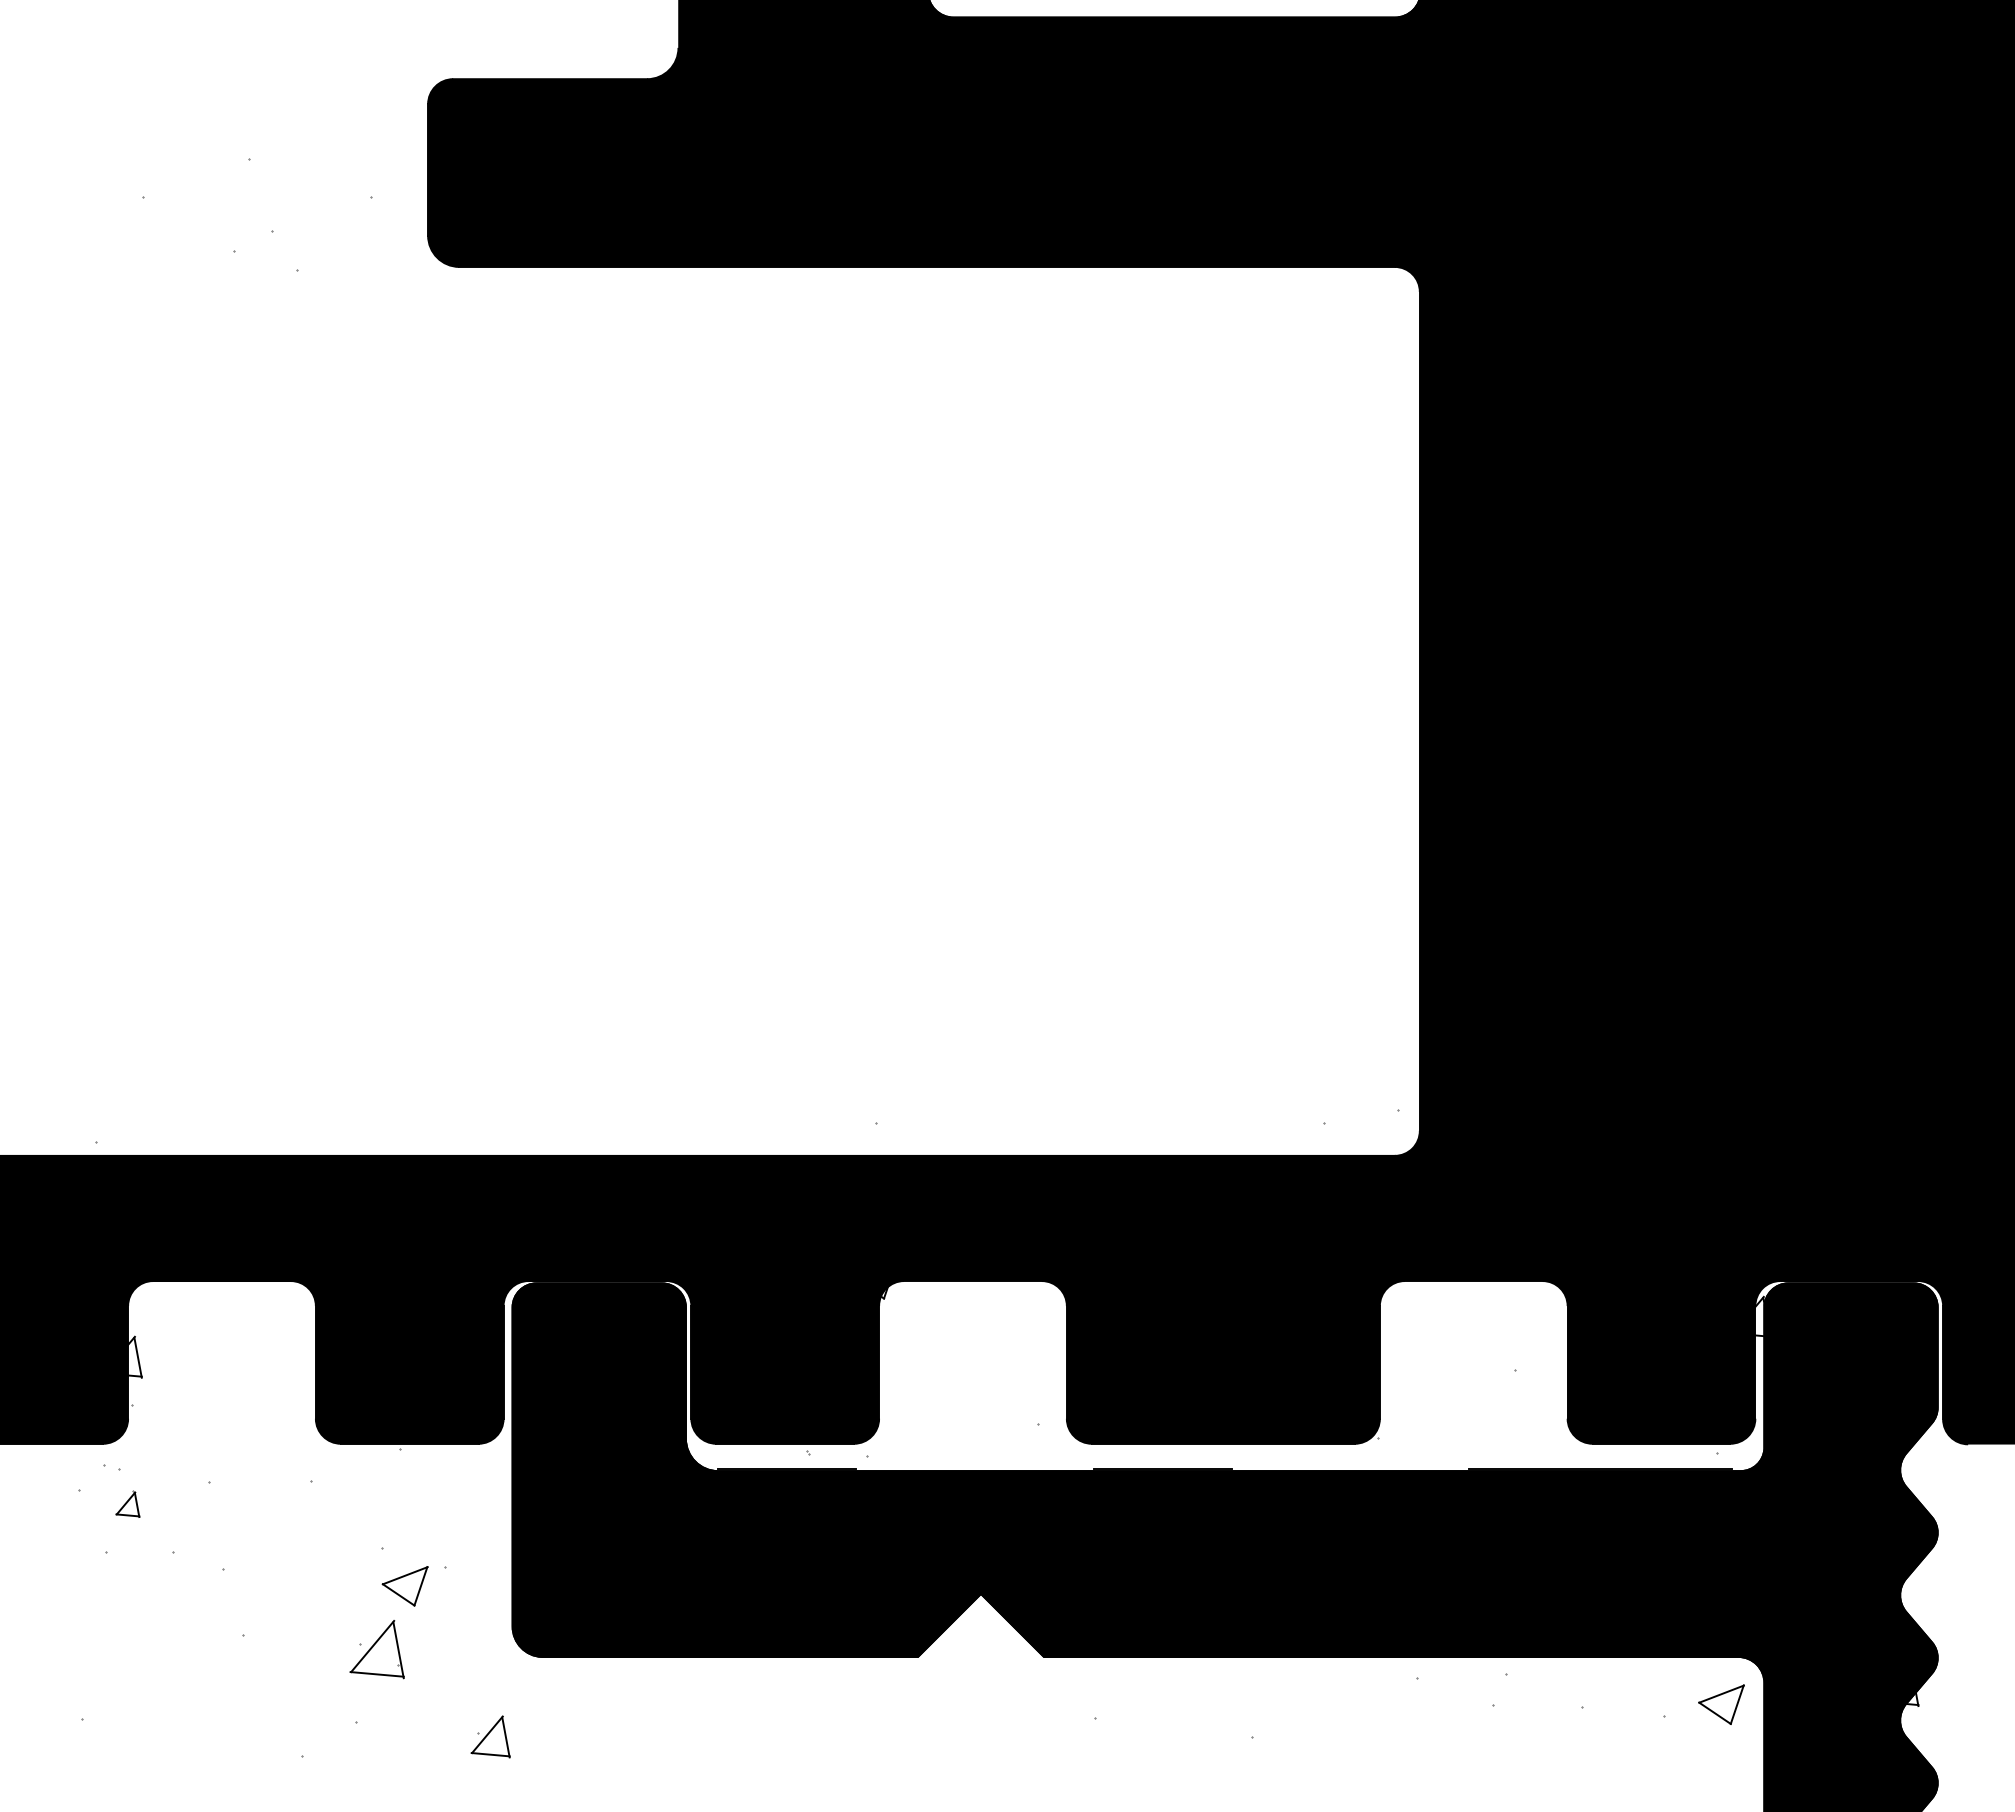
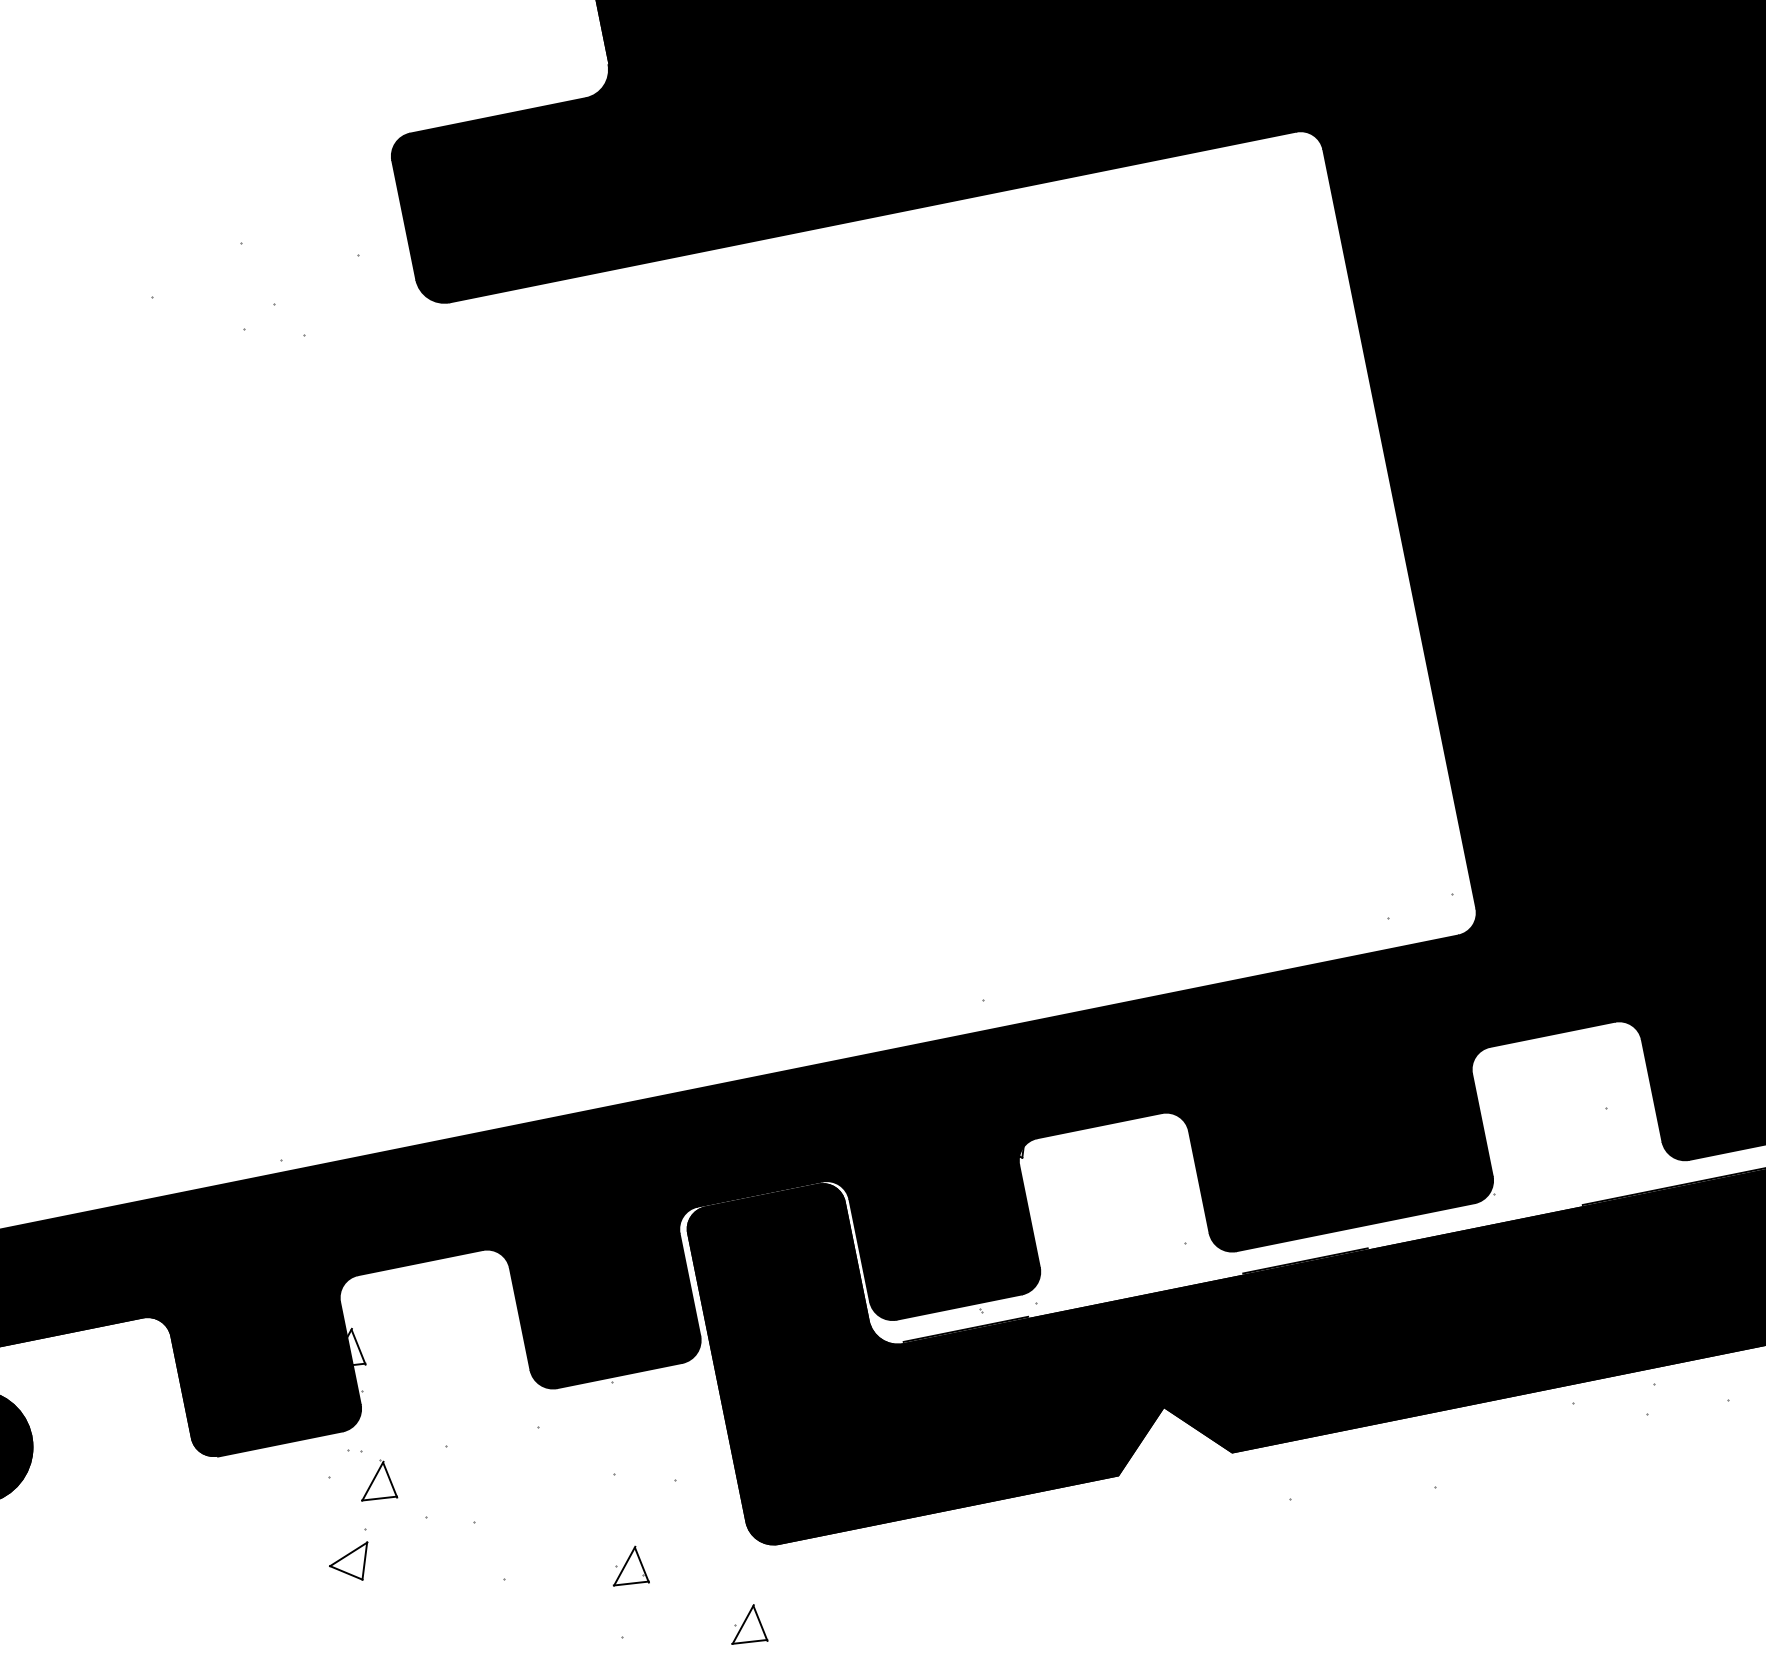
part: (127, 1503) -> (375, 1480), size x1.67
part: (404, 1586) -> (350, 1564), moved
part: (377, 1649) -> (628, 1567), size x0.71

